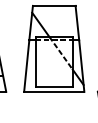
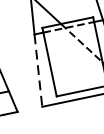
line: (26, 66) -> (38, 71), solid -> dashed

